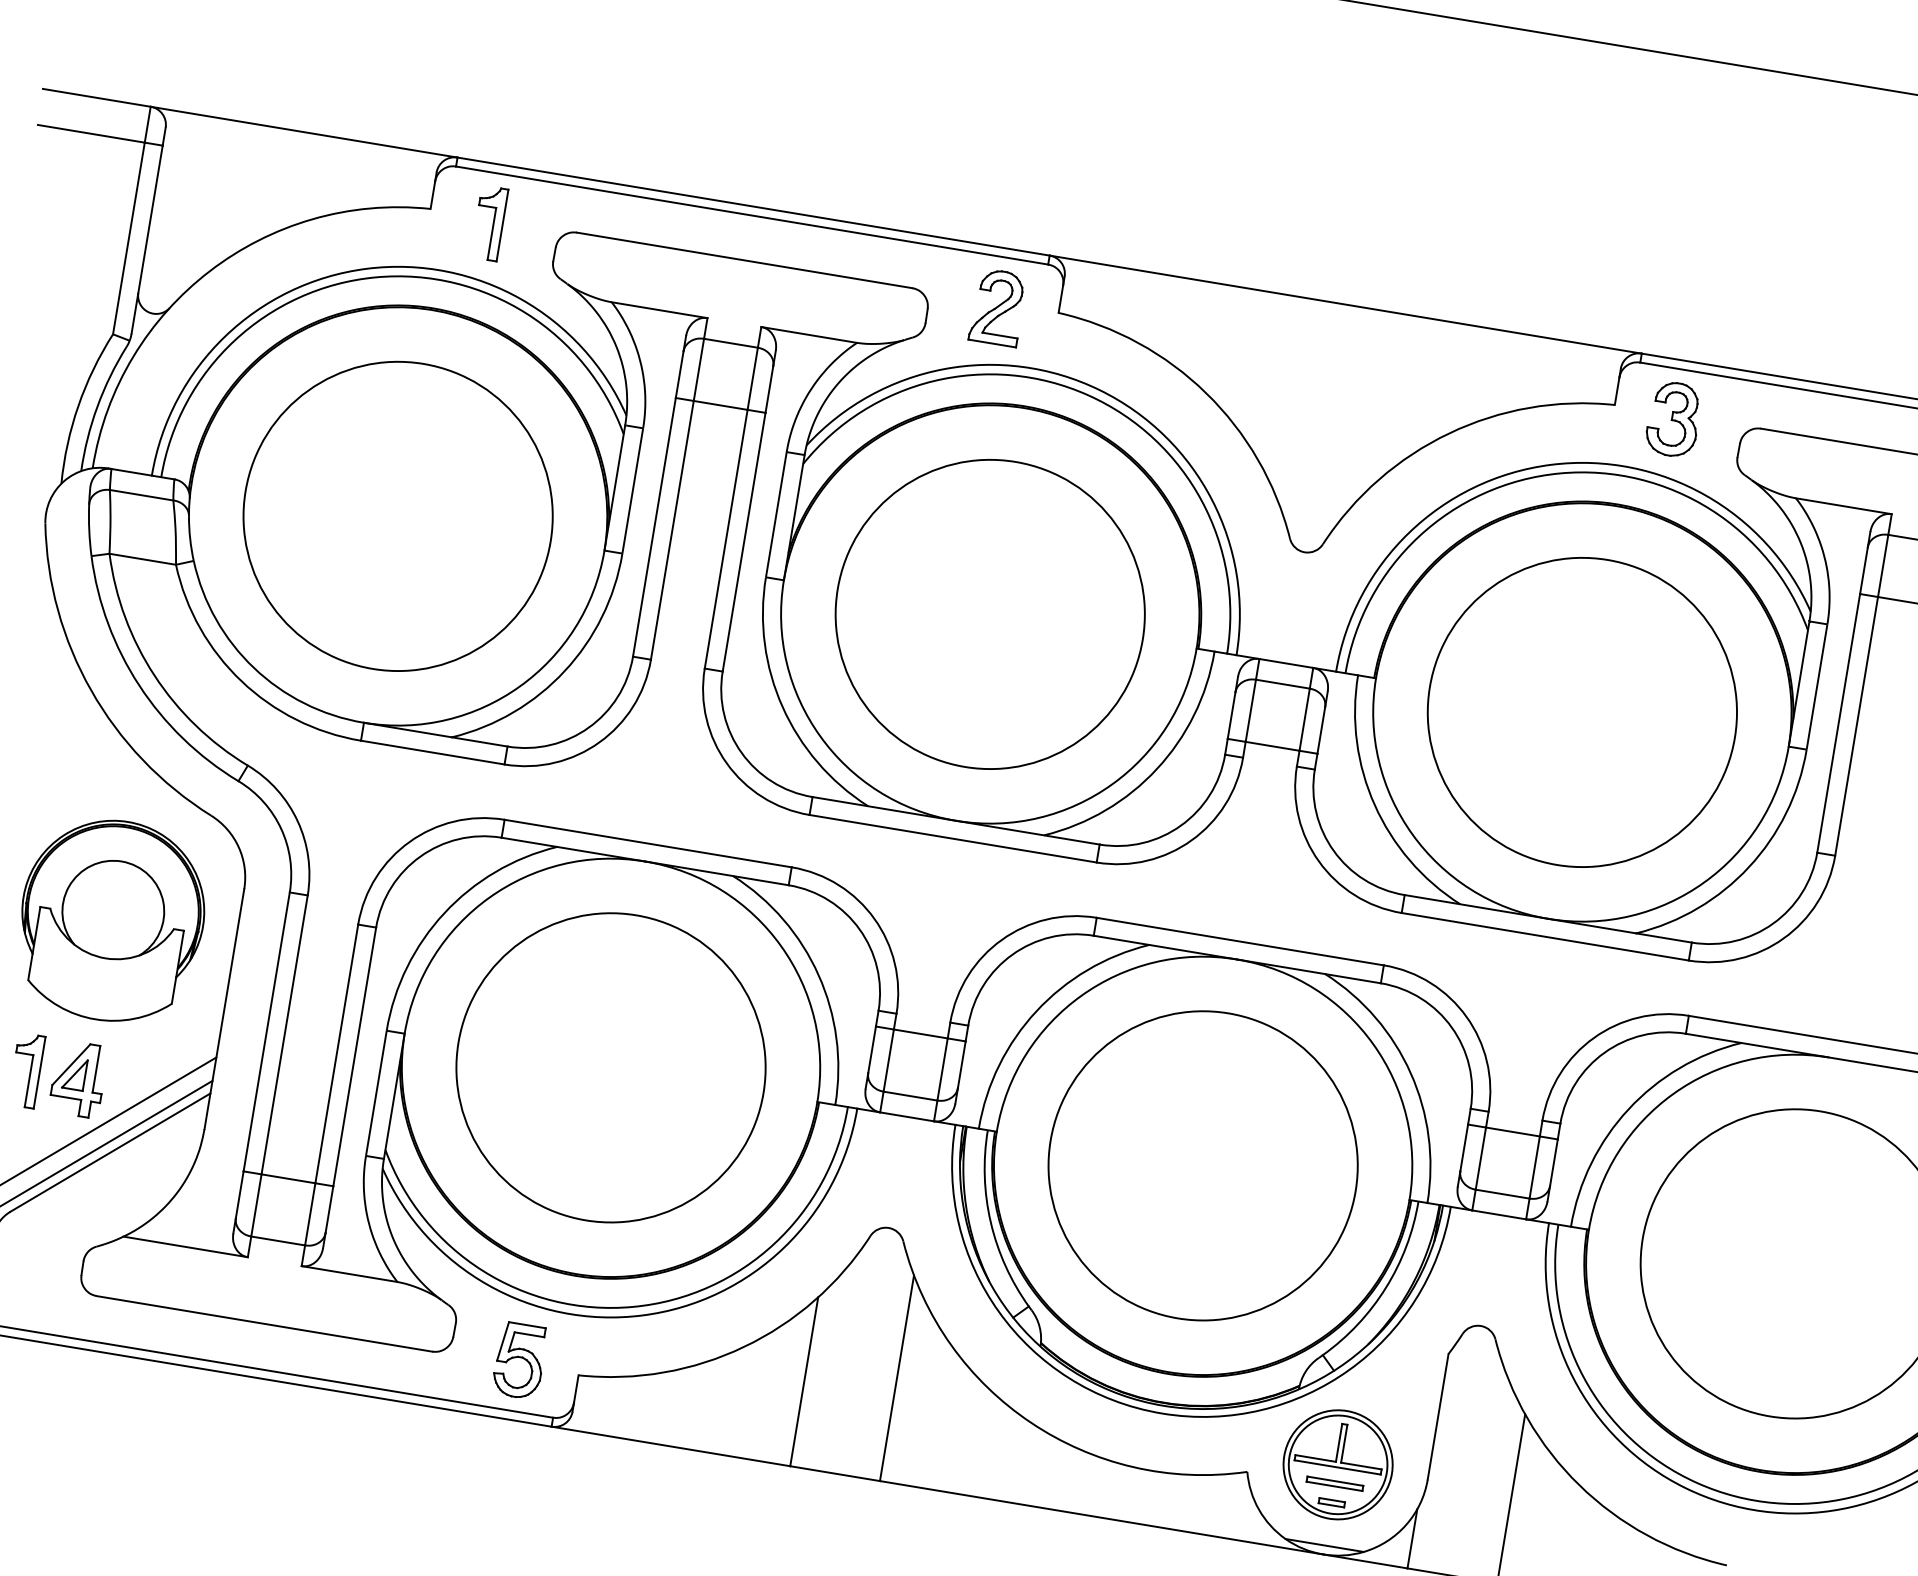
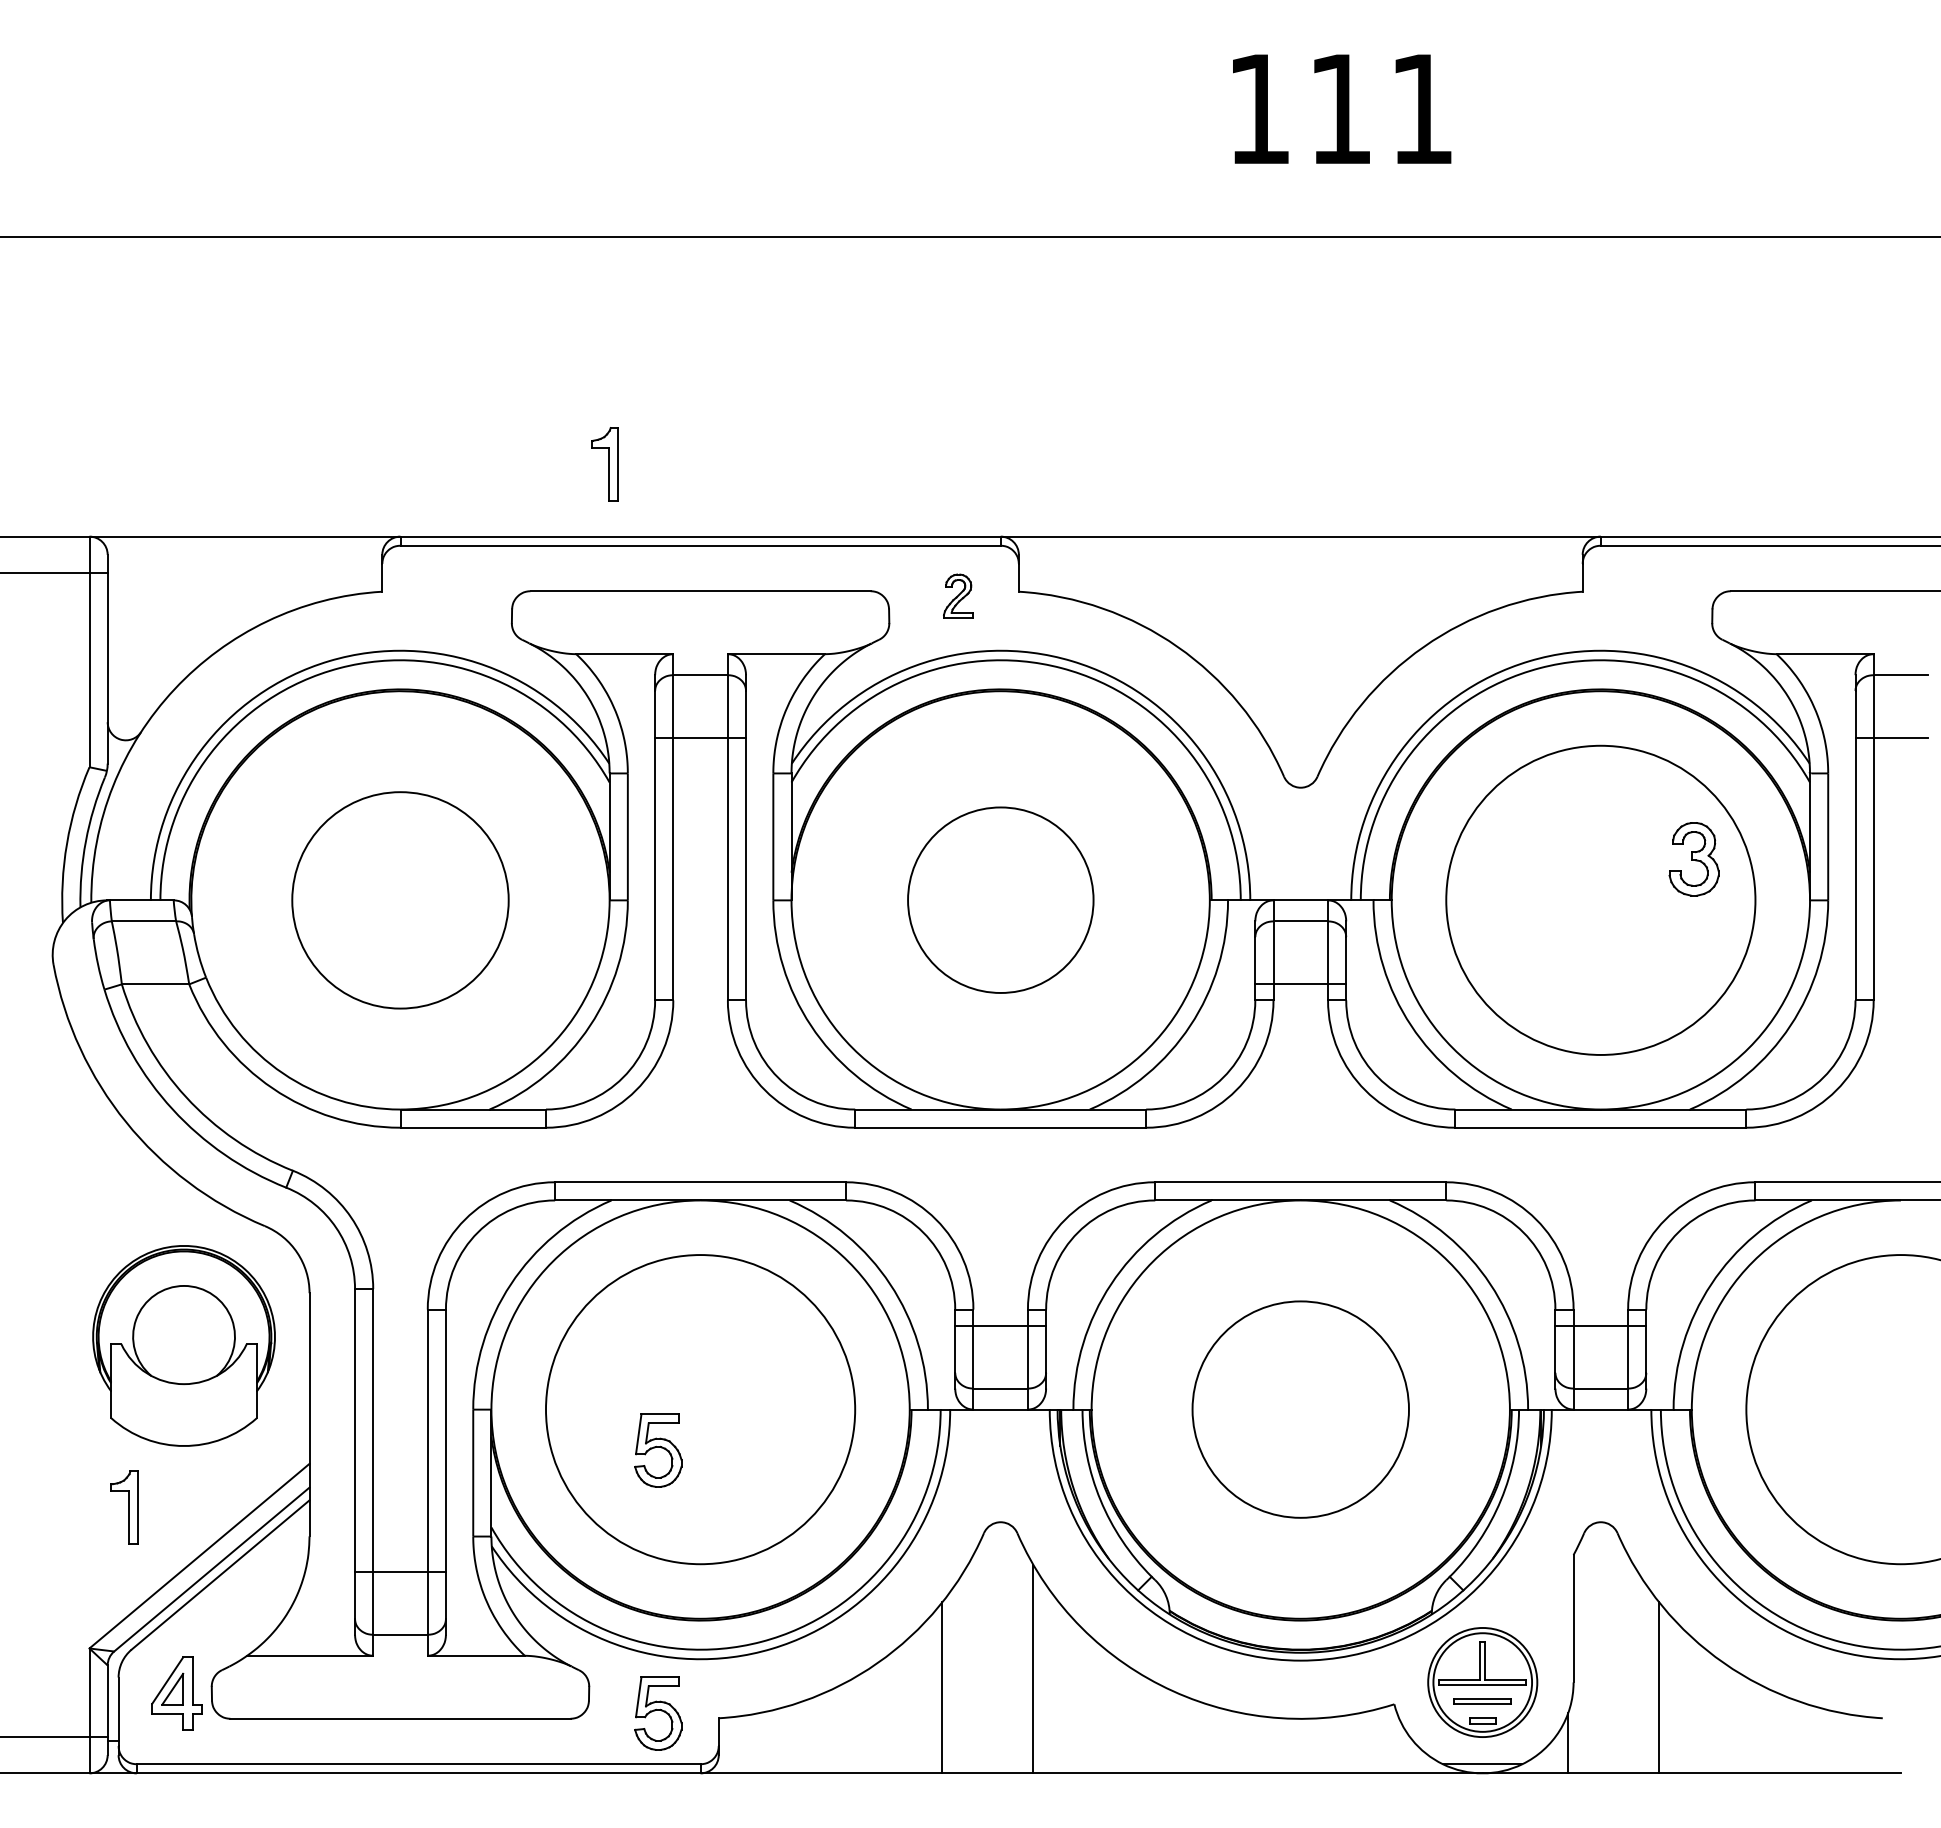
part: (489, 223) -> (604, 464), moved
part: (998, 307) -> (958, 596), size x0.6
part: (1673, 419) -> (1693, 859), moved
circle: (398, 515) -> (400, 899), size x0.7
circle: (990, 613) -> (1000, 899), size x0.6
part: (77, 1078) -> (176, 1693), moved
part: (562, 1101) -> (658, 1450), added
circle: (1202, 1165) -> (1300, 1409), size x0.7

